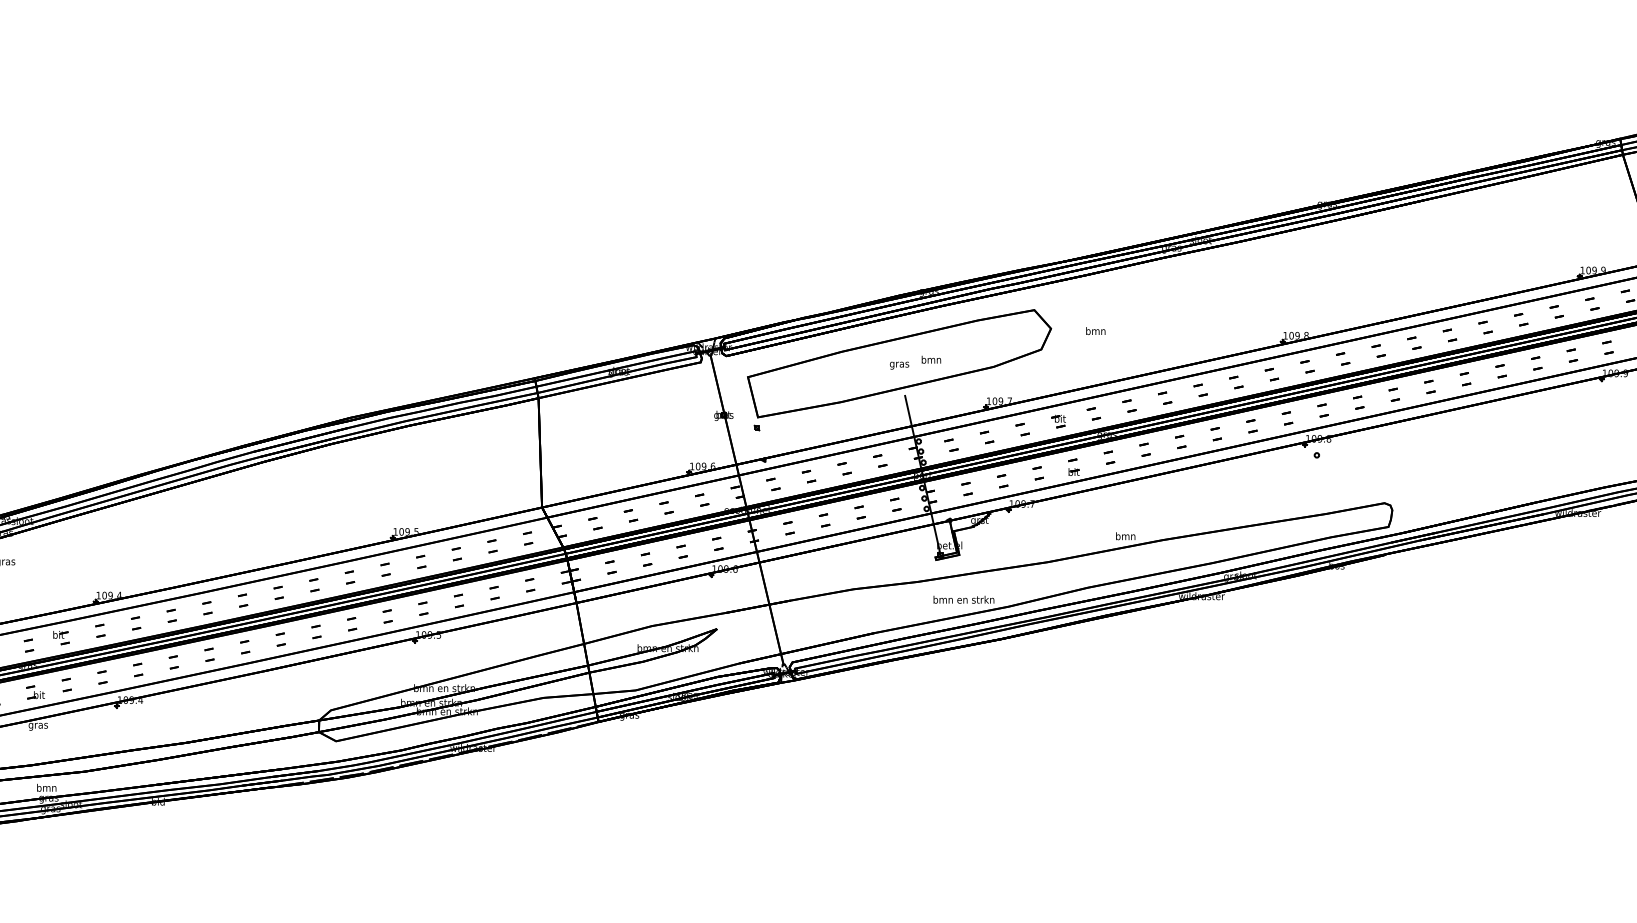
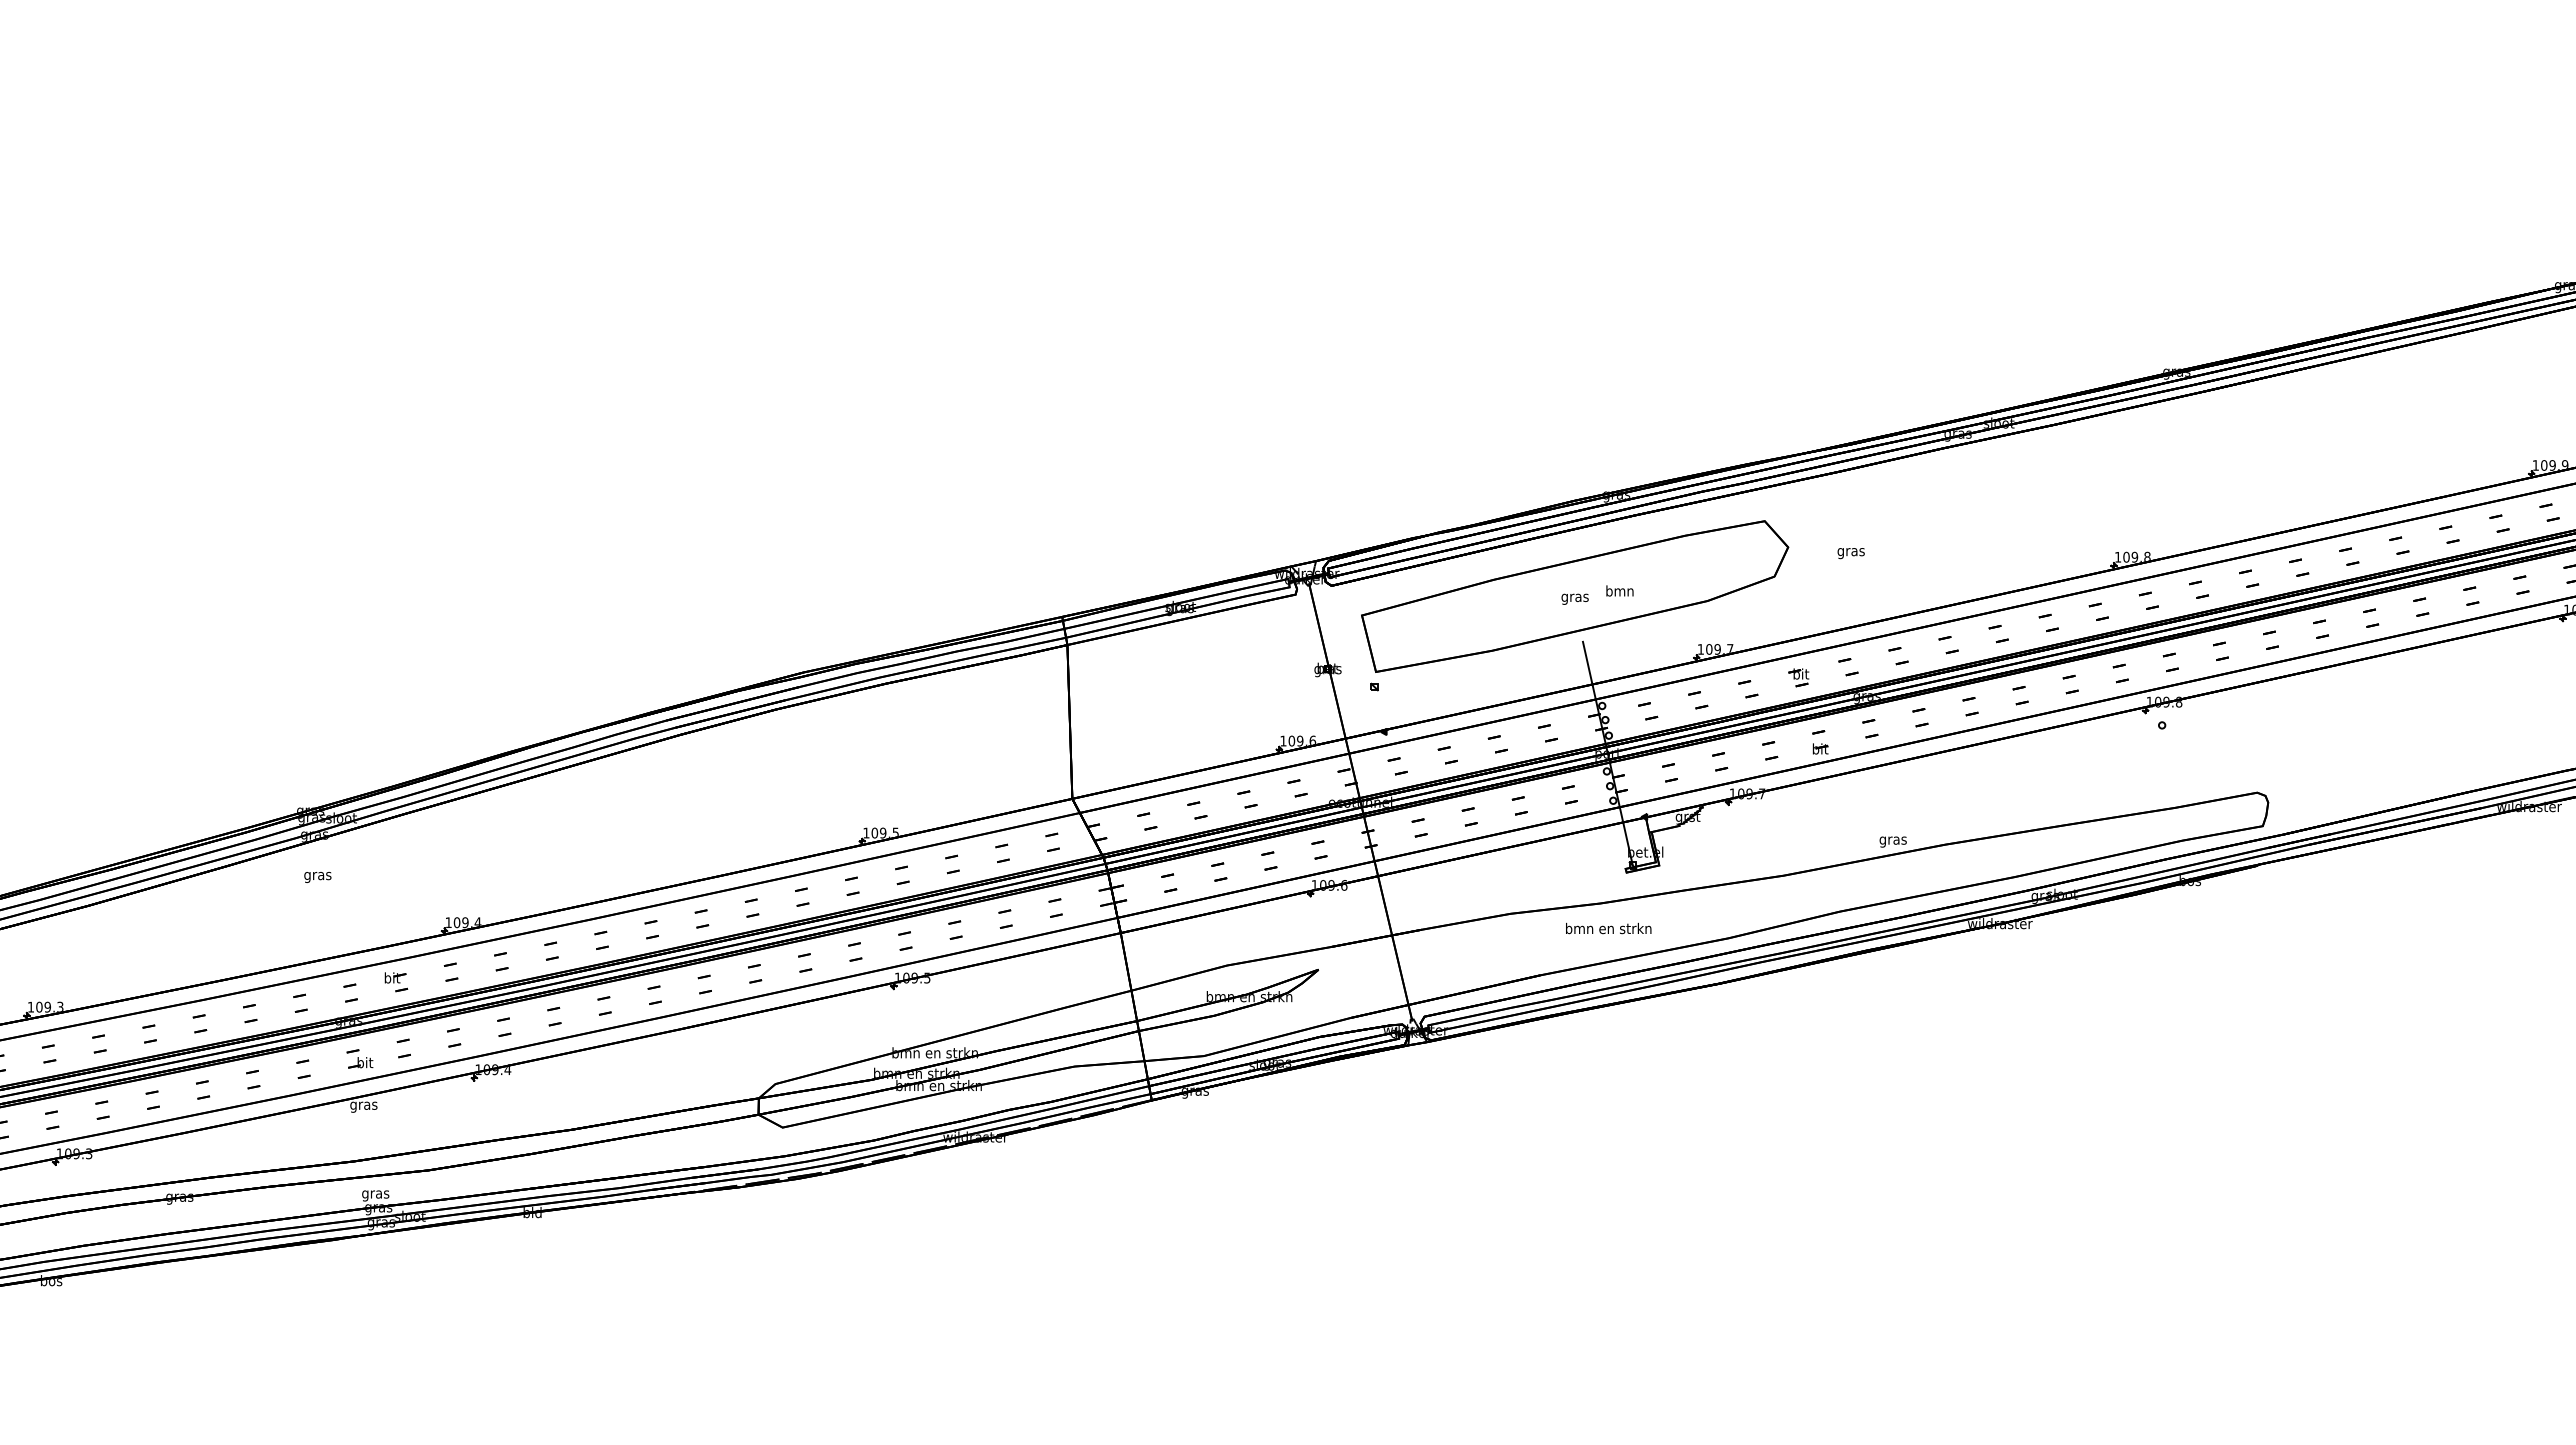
text: (1095, 332) -> (1850, 552), bmn -> gras
text: (1125, 537) -> (1892, 840), bmn -> gras
text: (963, 599) -> (1608, 928), moved
text: (46, 788) -> (375, 1194), bmn -> gras

